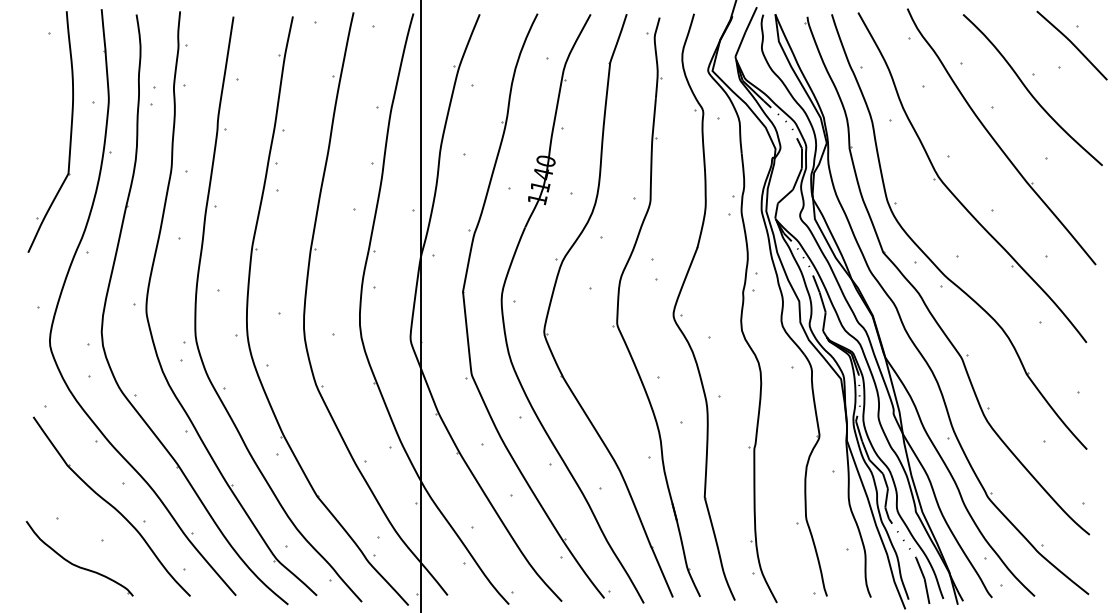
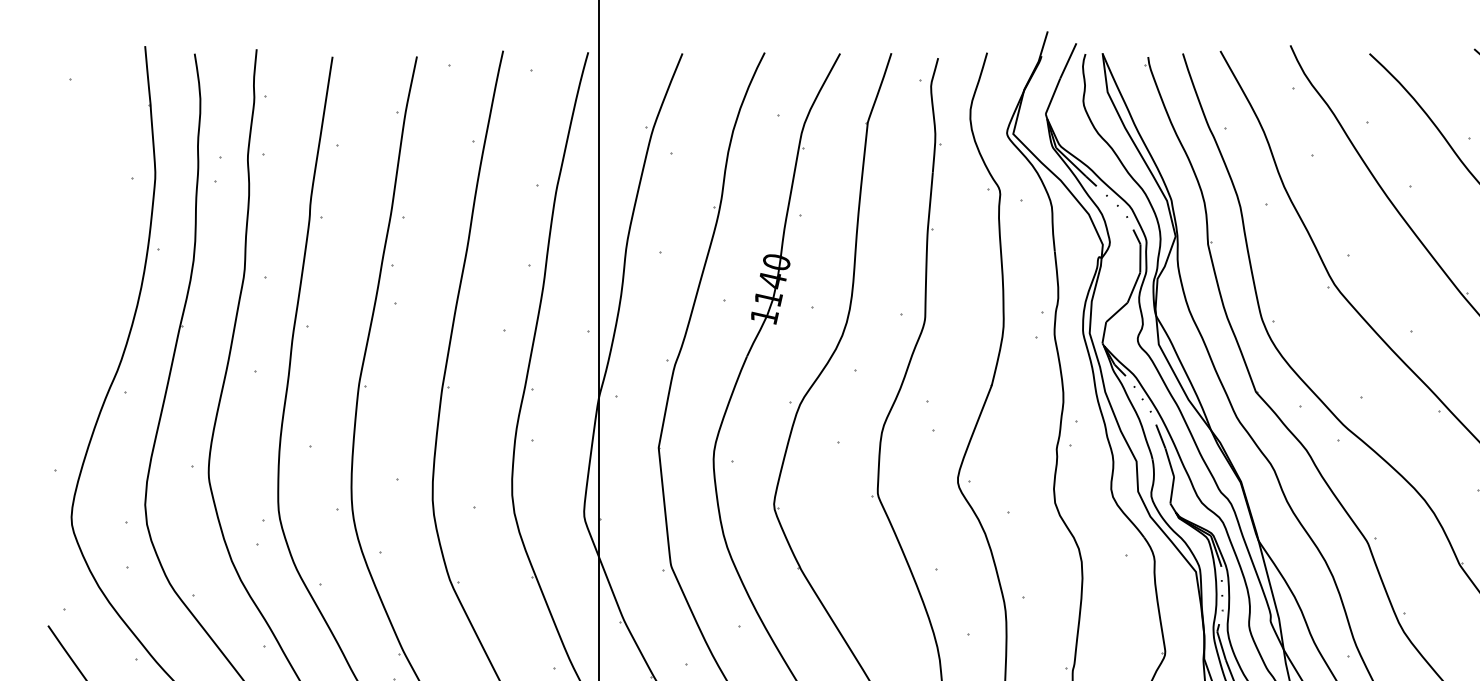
part: (70, 131) -> (100, 219), removed

